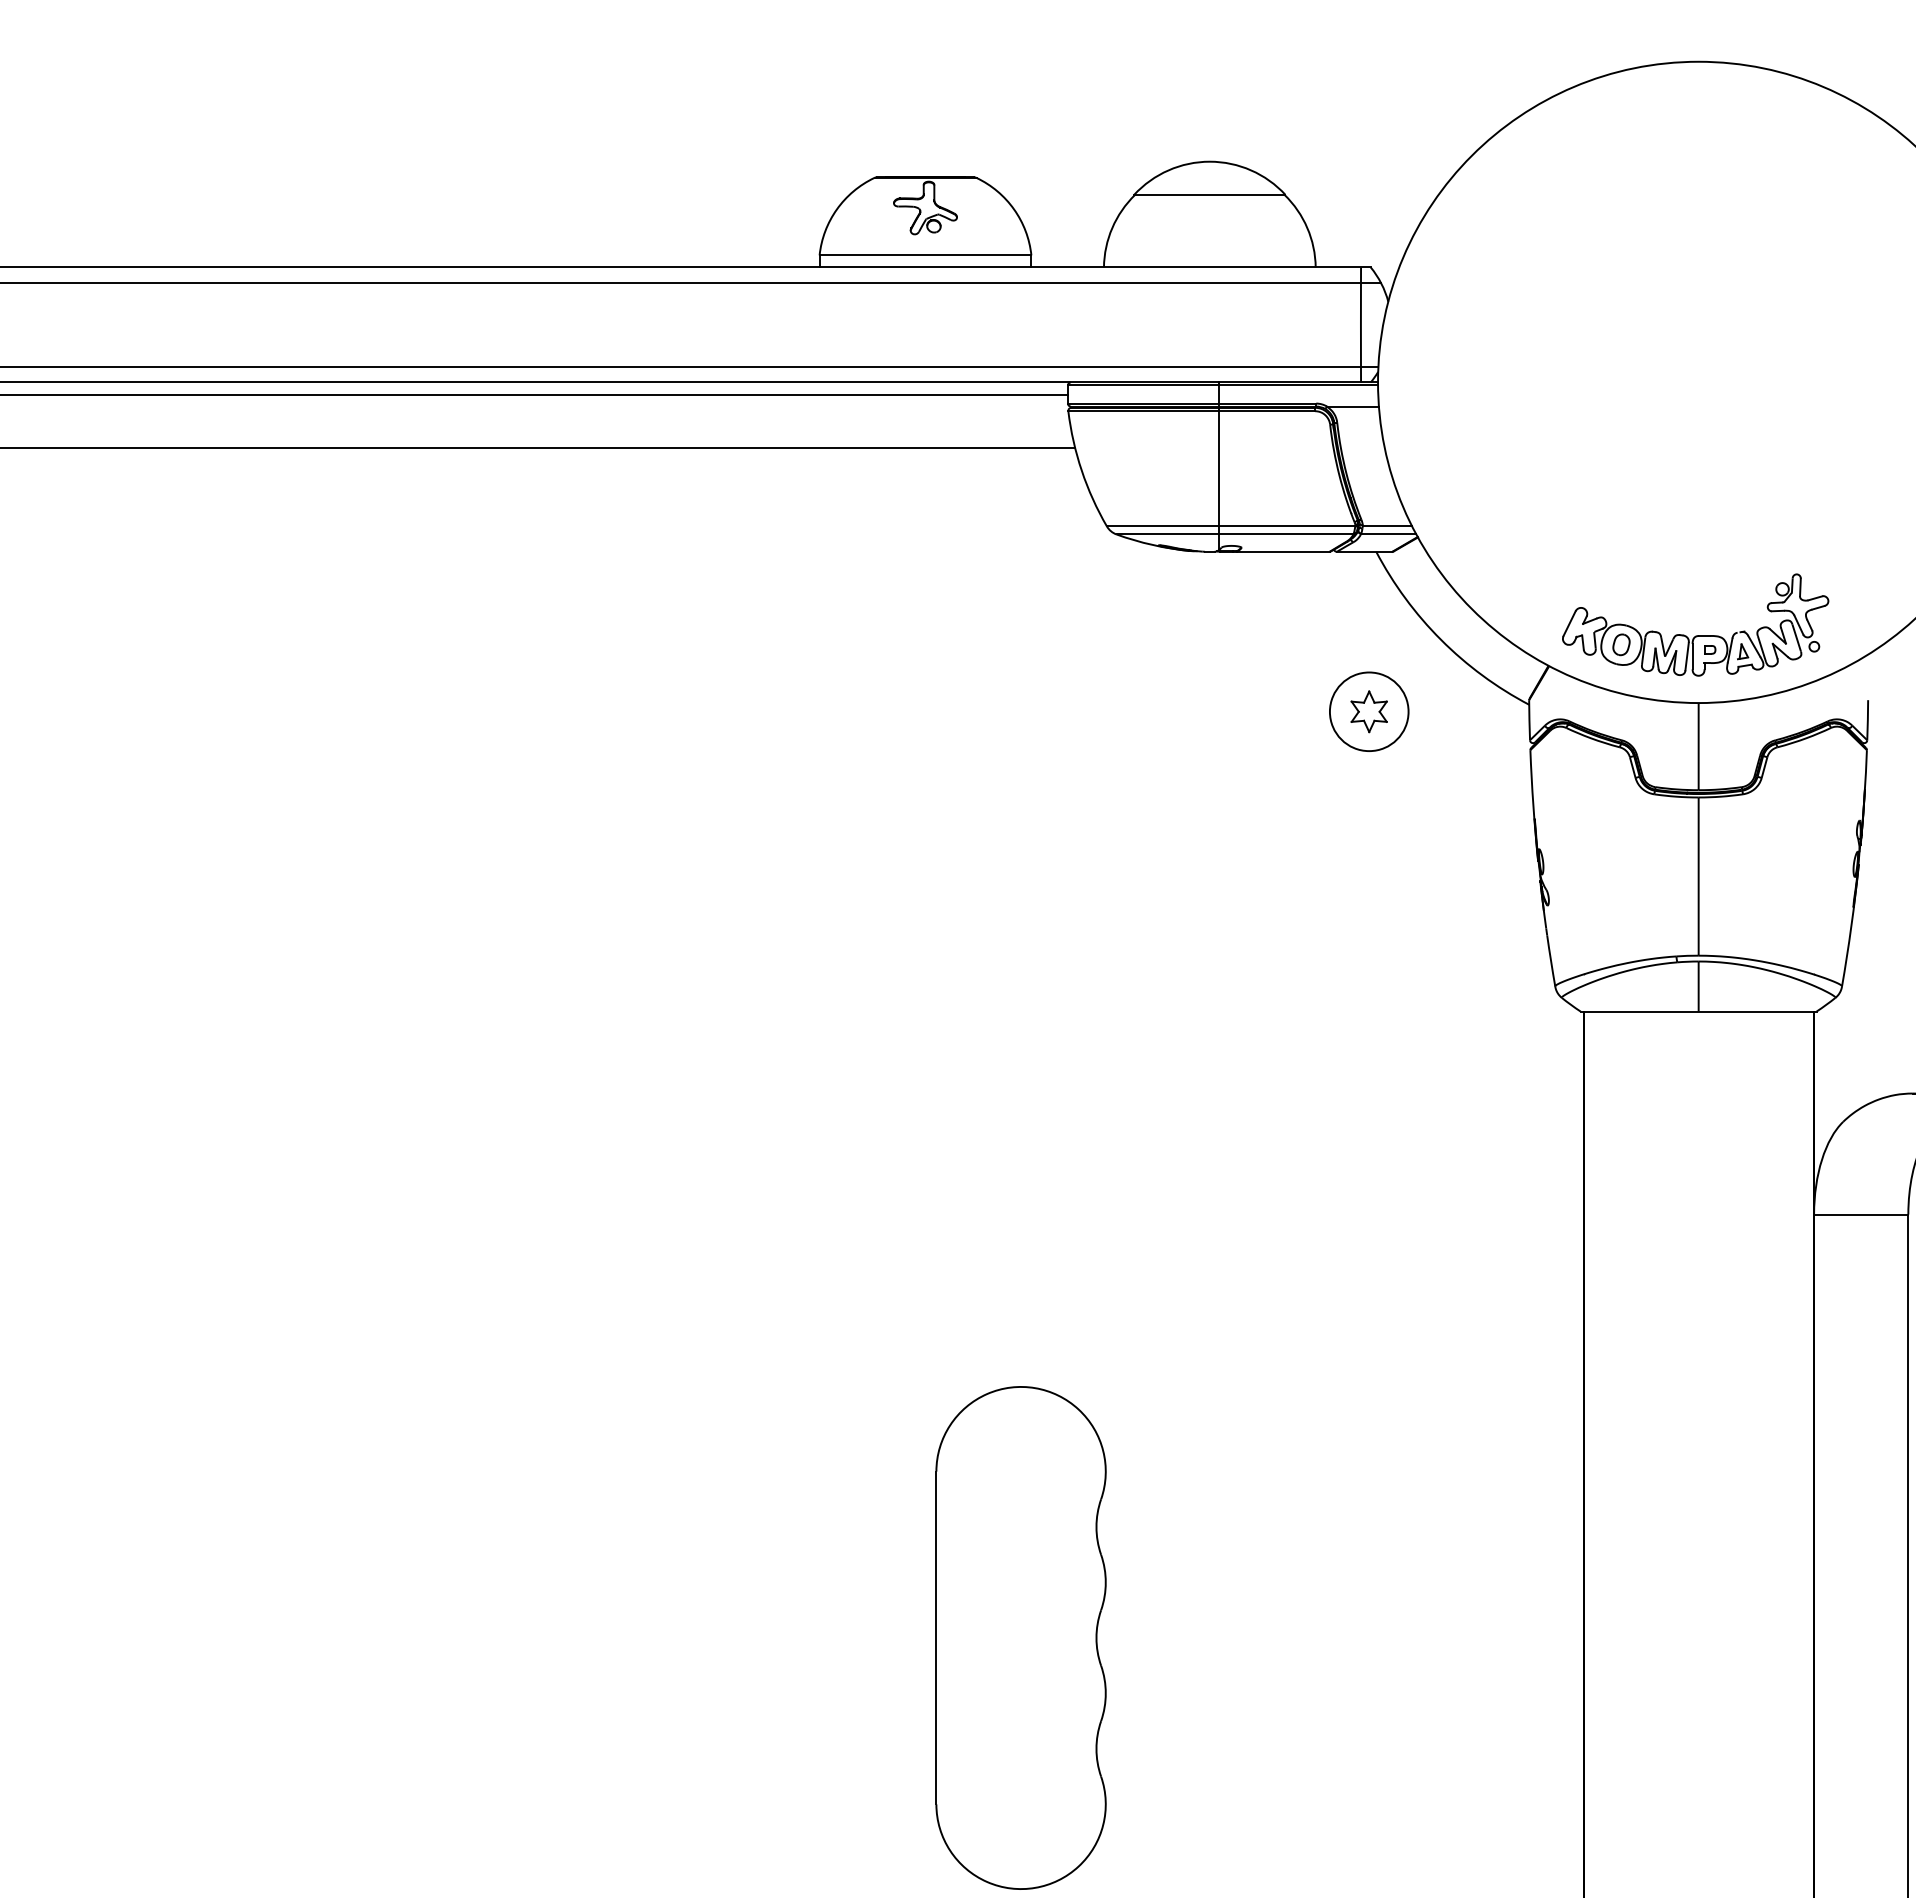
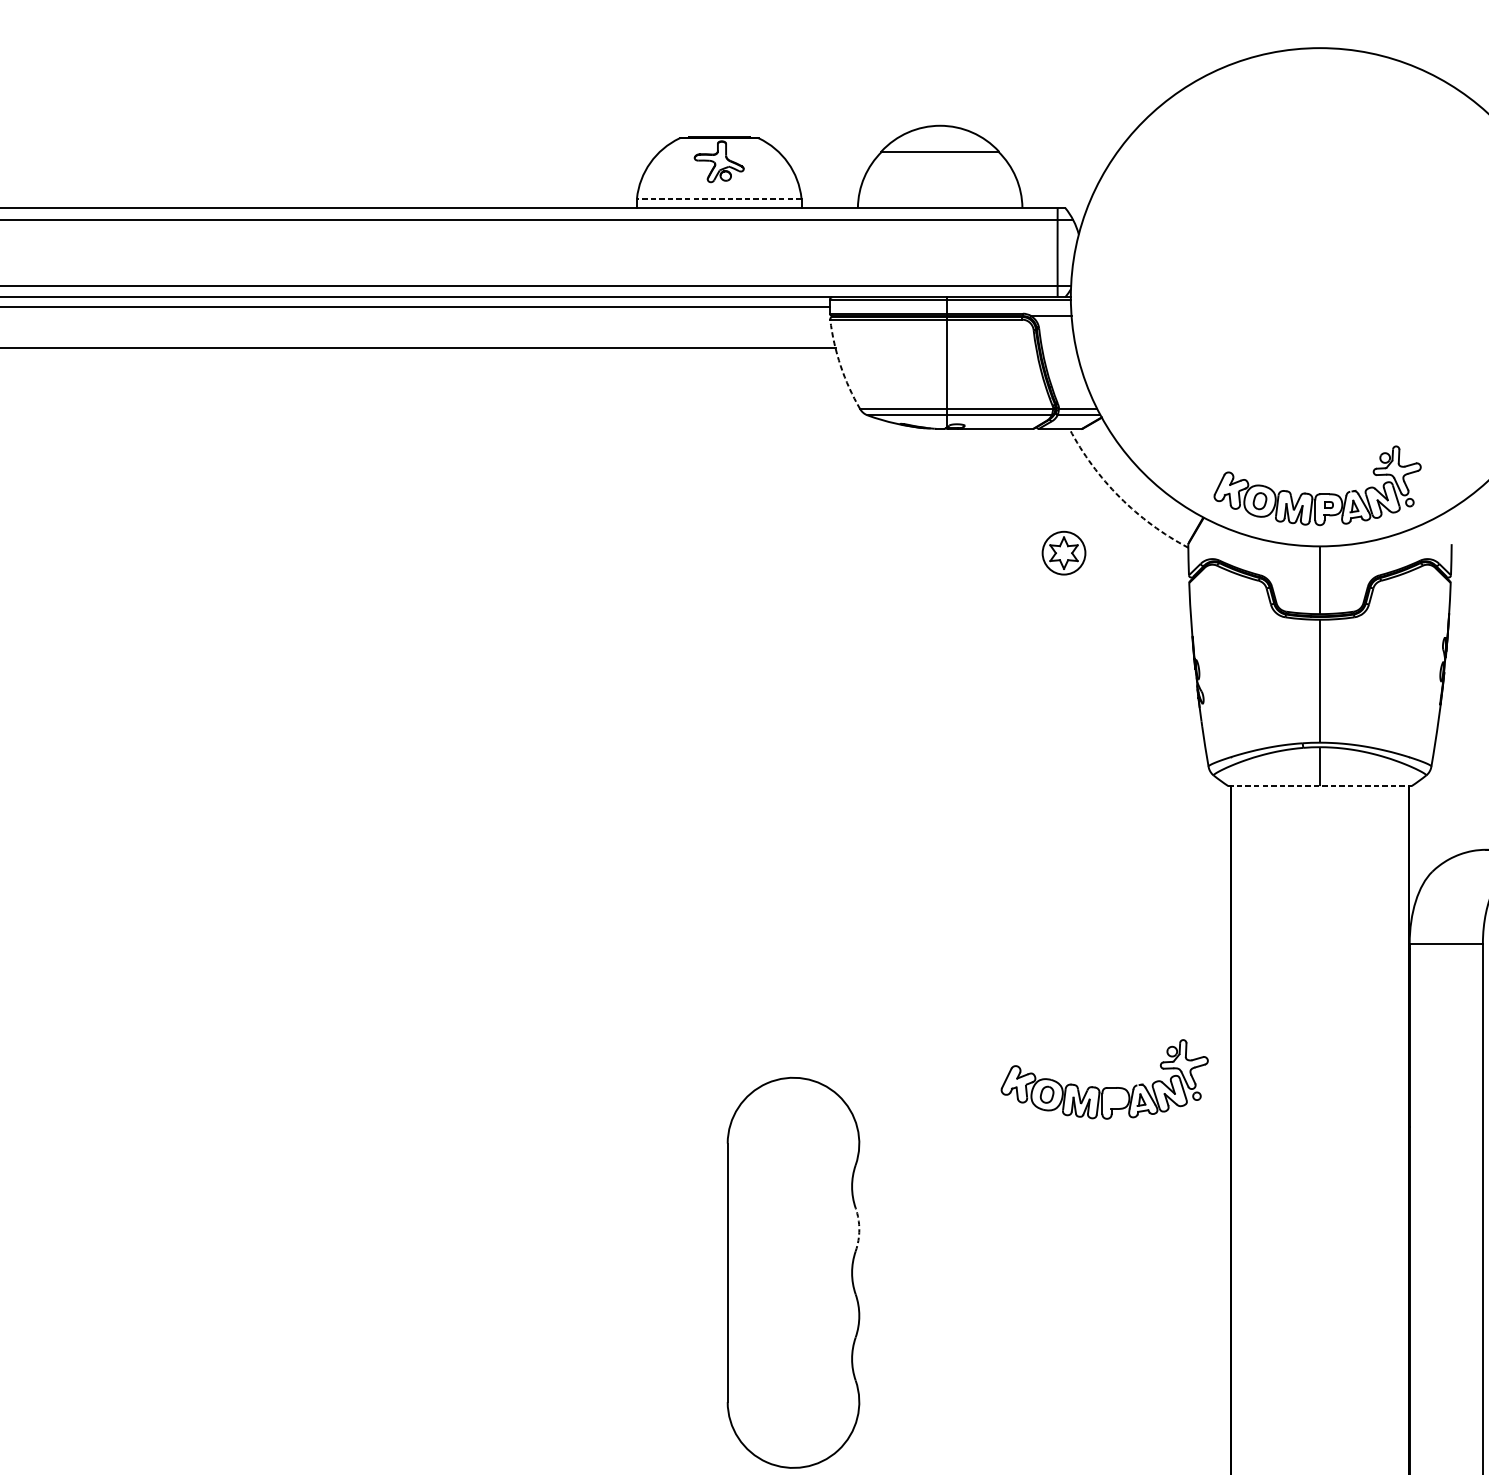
line: (925, 255) -> (719, 198), solid -> dashed
arc: (1081, 470) -> (840, 365), solid -> dashed
arc: (1441, 639) -> (1120, 497), solid -> dashed
circle: (1368, 711) -> (1063, 552), size x0.7
line: (1698, 1011) -> (1319, 786), solid -> dashed
part: (1421, 1399) -> (1104, 1087), added
arc: (1105, 1582) -> (859, 1229), solid -> dashed

